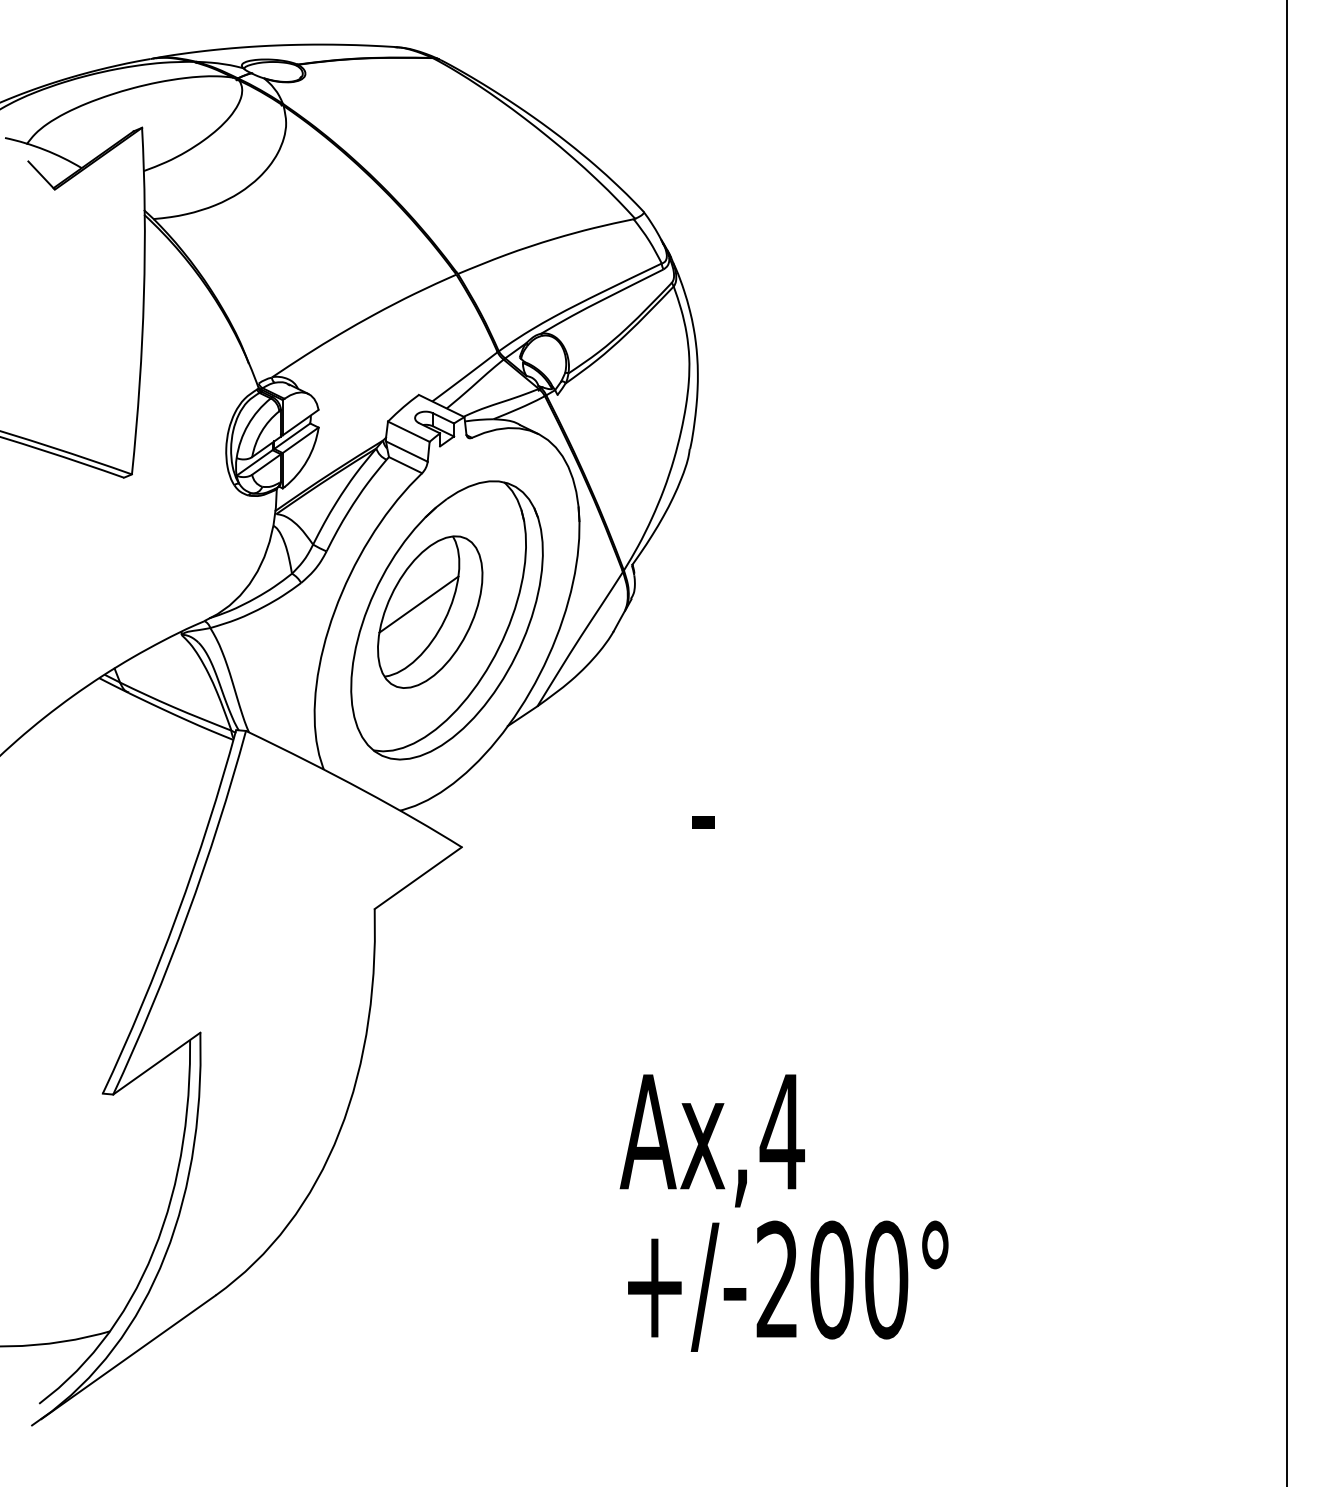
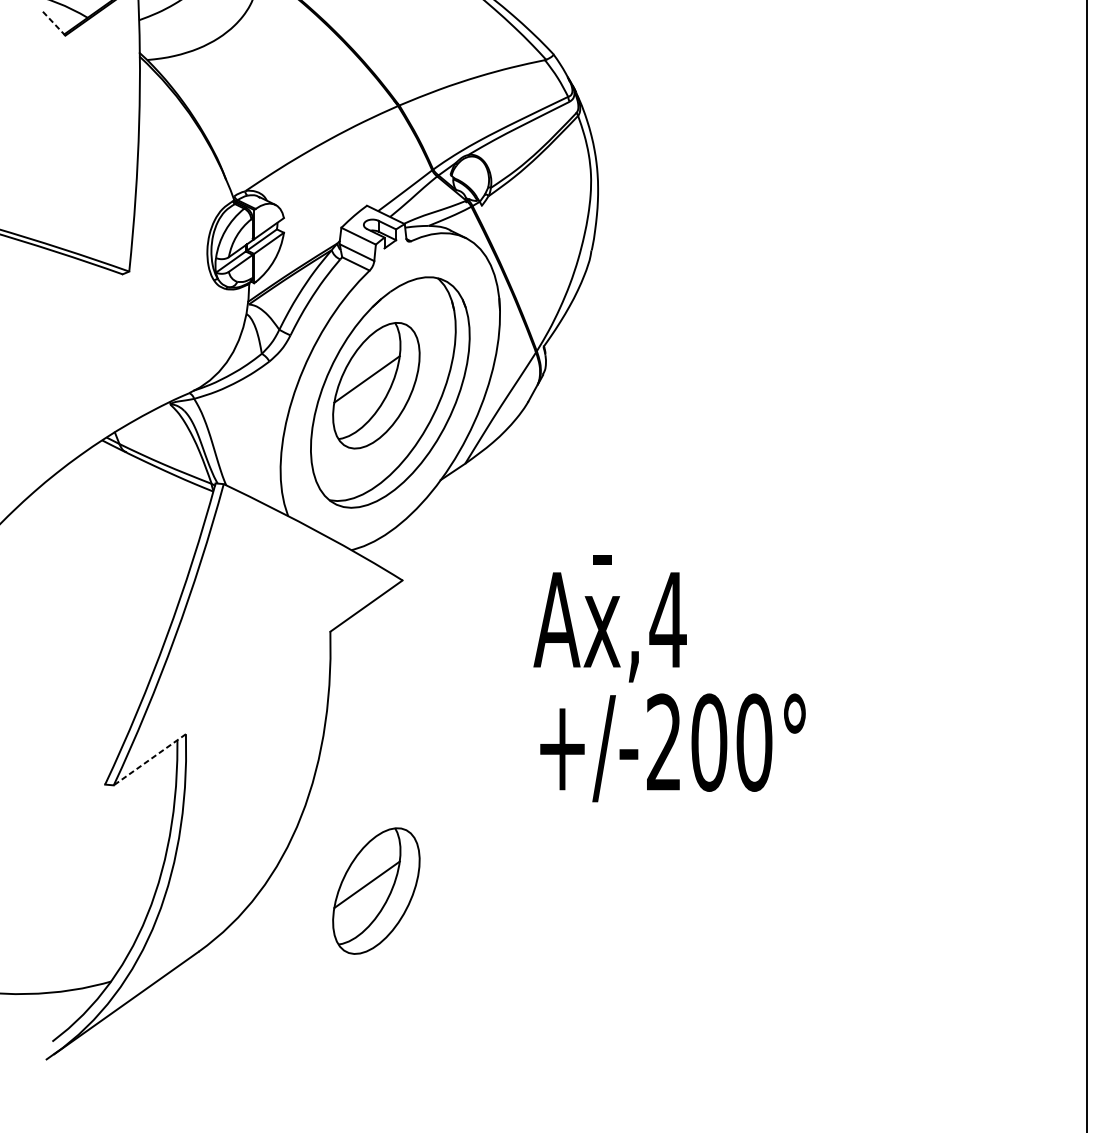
line: (41, 175) -> (54, 23), solid -> dashed
line: (156, 1063) -> (149, 759), solid -> dashed
text: (783, 1212) -> (669, 686), moved
part: (430, 1221) -> (376, 890), added

